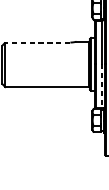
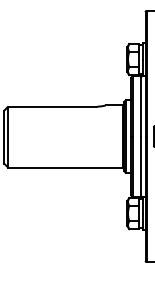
line: (37, 42) -> (52, 106), dashed -> solid
line: (102, 86) -> (141, 167), dashed -> solid

